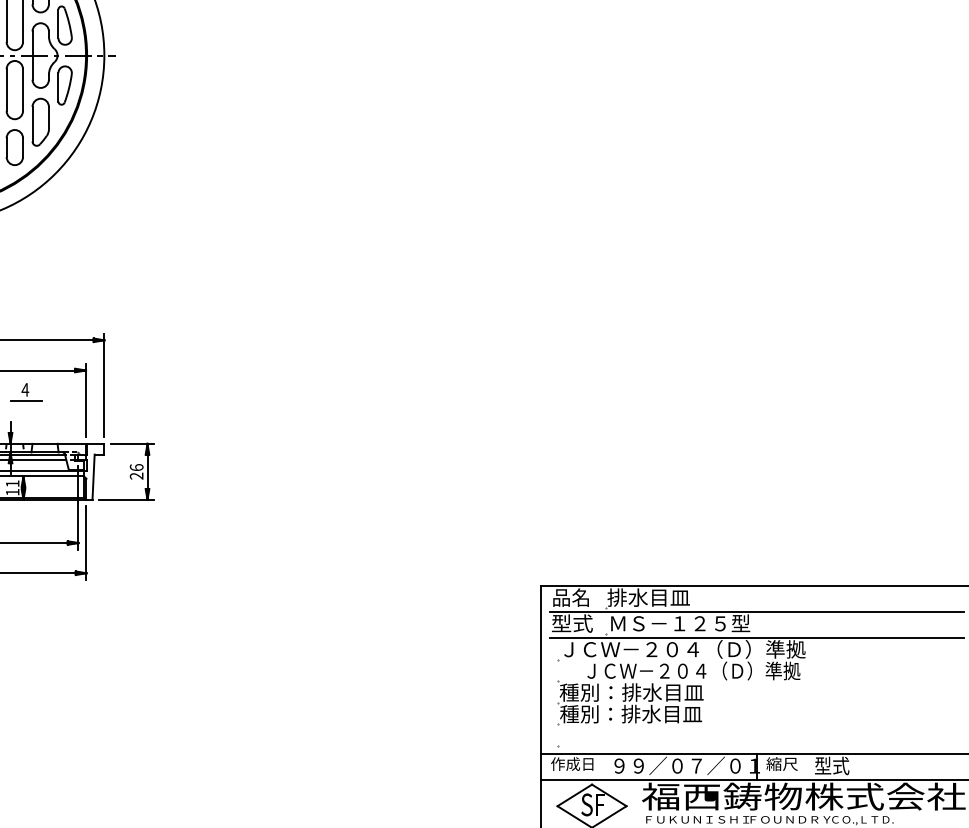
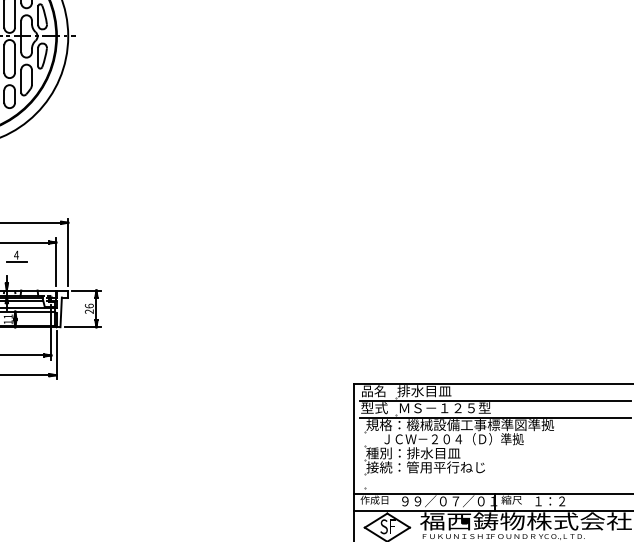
text: (702, 650) -> (459, 425), ＪＣＷ－２０４（Ｄ）準拠 -> 規格：機械設備工事標準図準拠
text: (650, 714) -> (425, 467), 種別：排水目皿 -> 接続：管用平行ねじ
text: (839, 766) -> (549, 501), 型式 -> １：２

